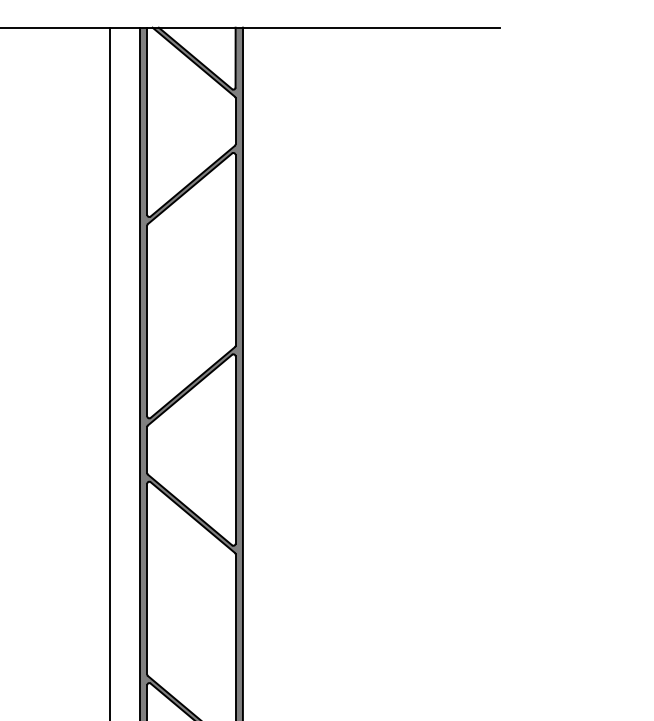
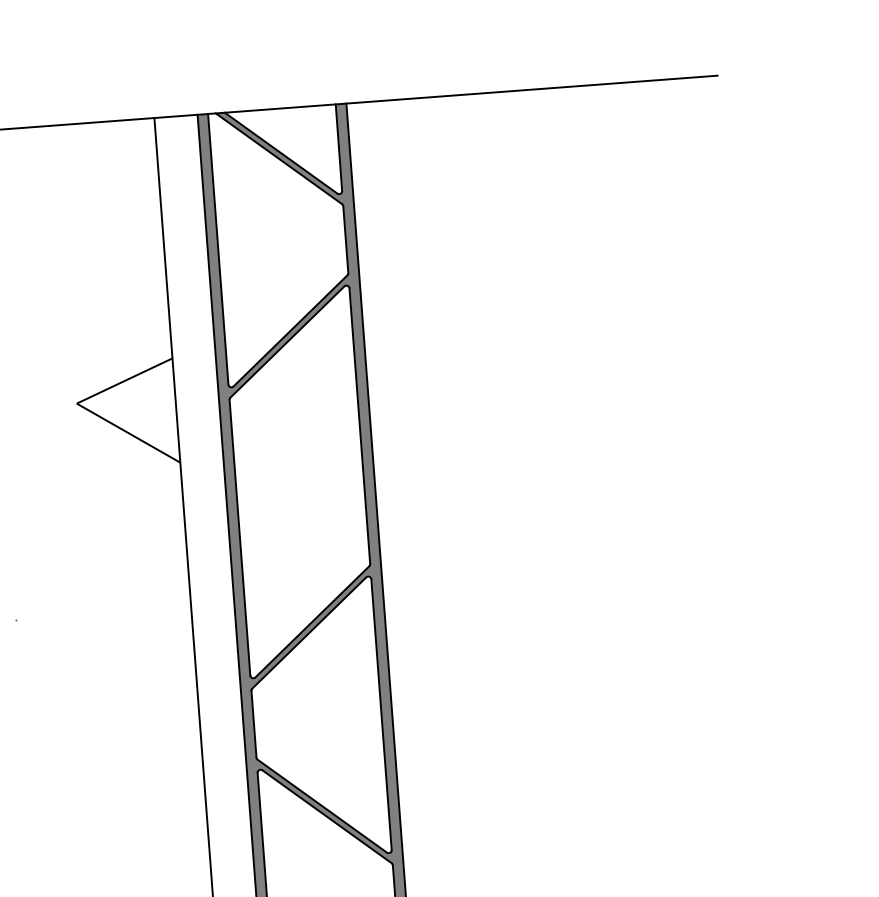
hatch: (75, 230) -> (126, 414), added

